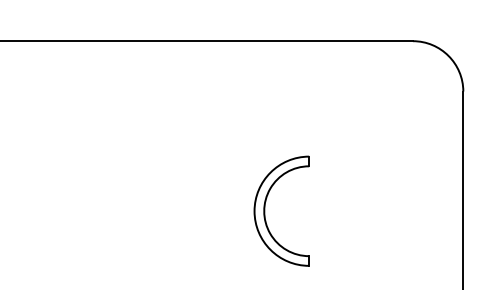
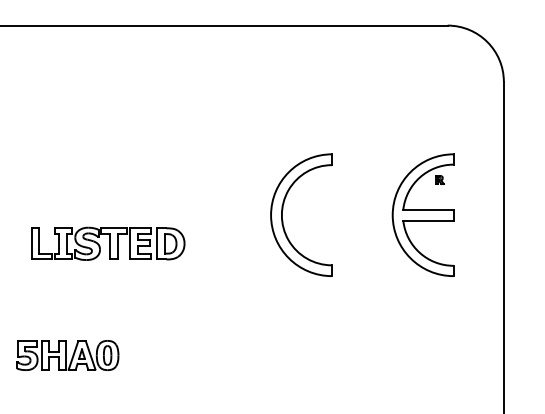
part: (390, 210) -> (422, 214), added
part: (108, 236) -> (108, 243), added

